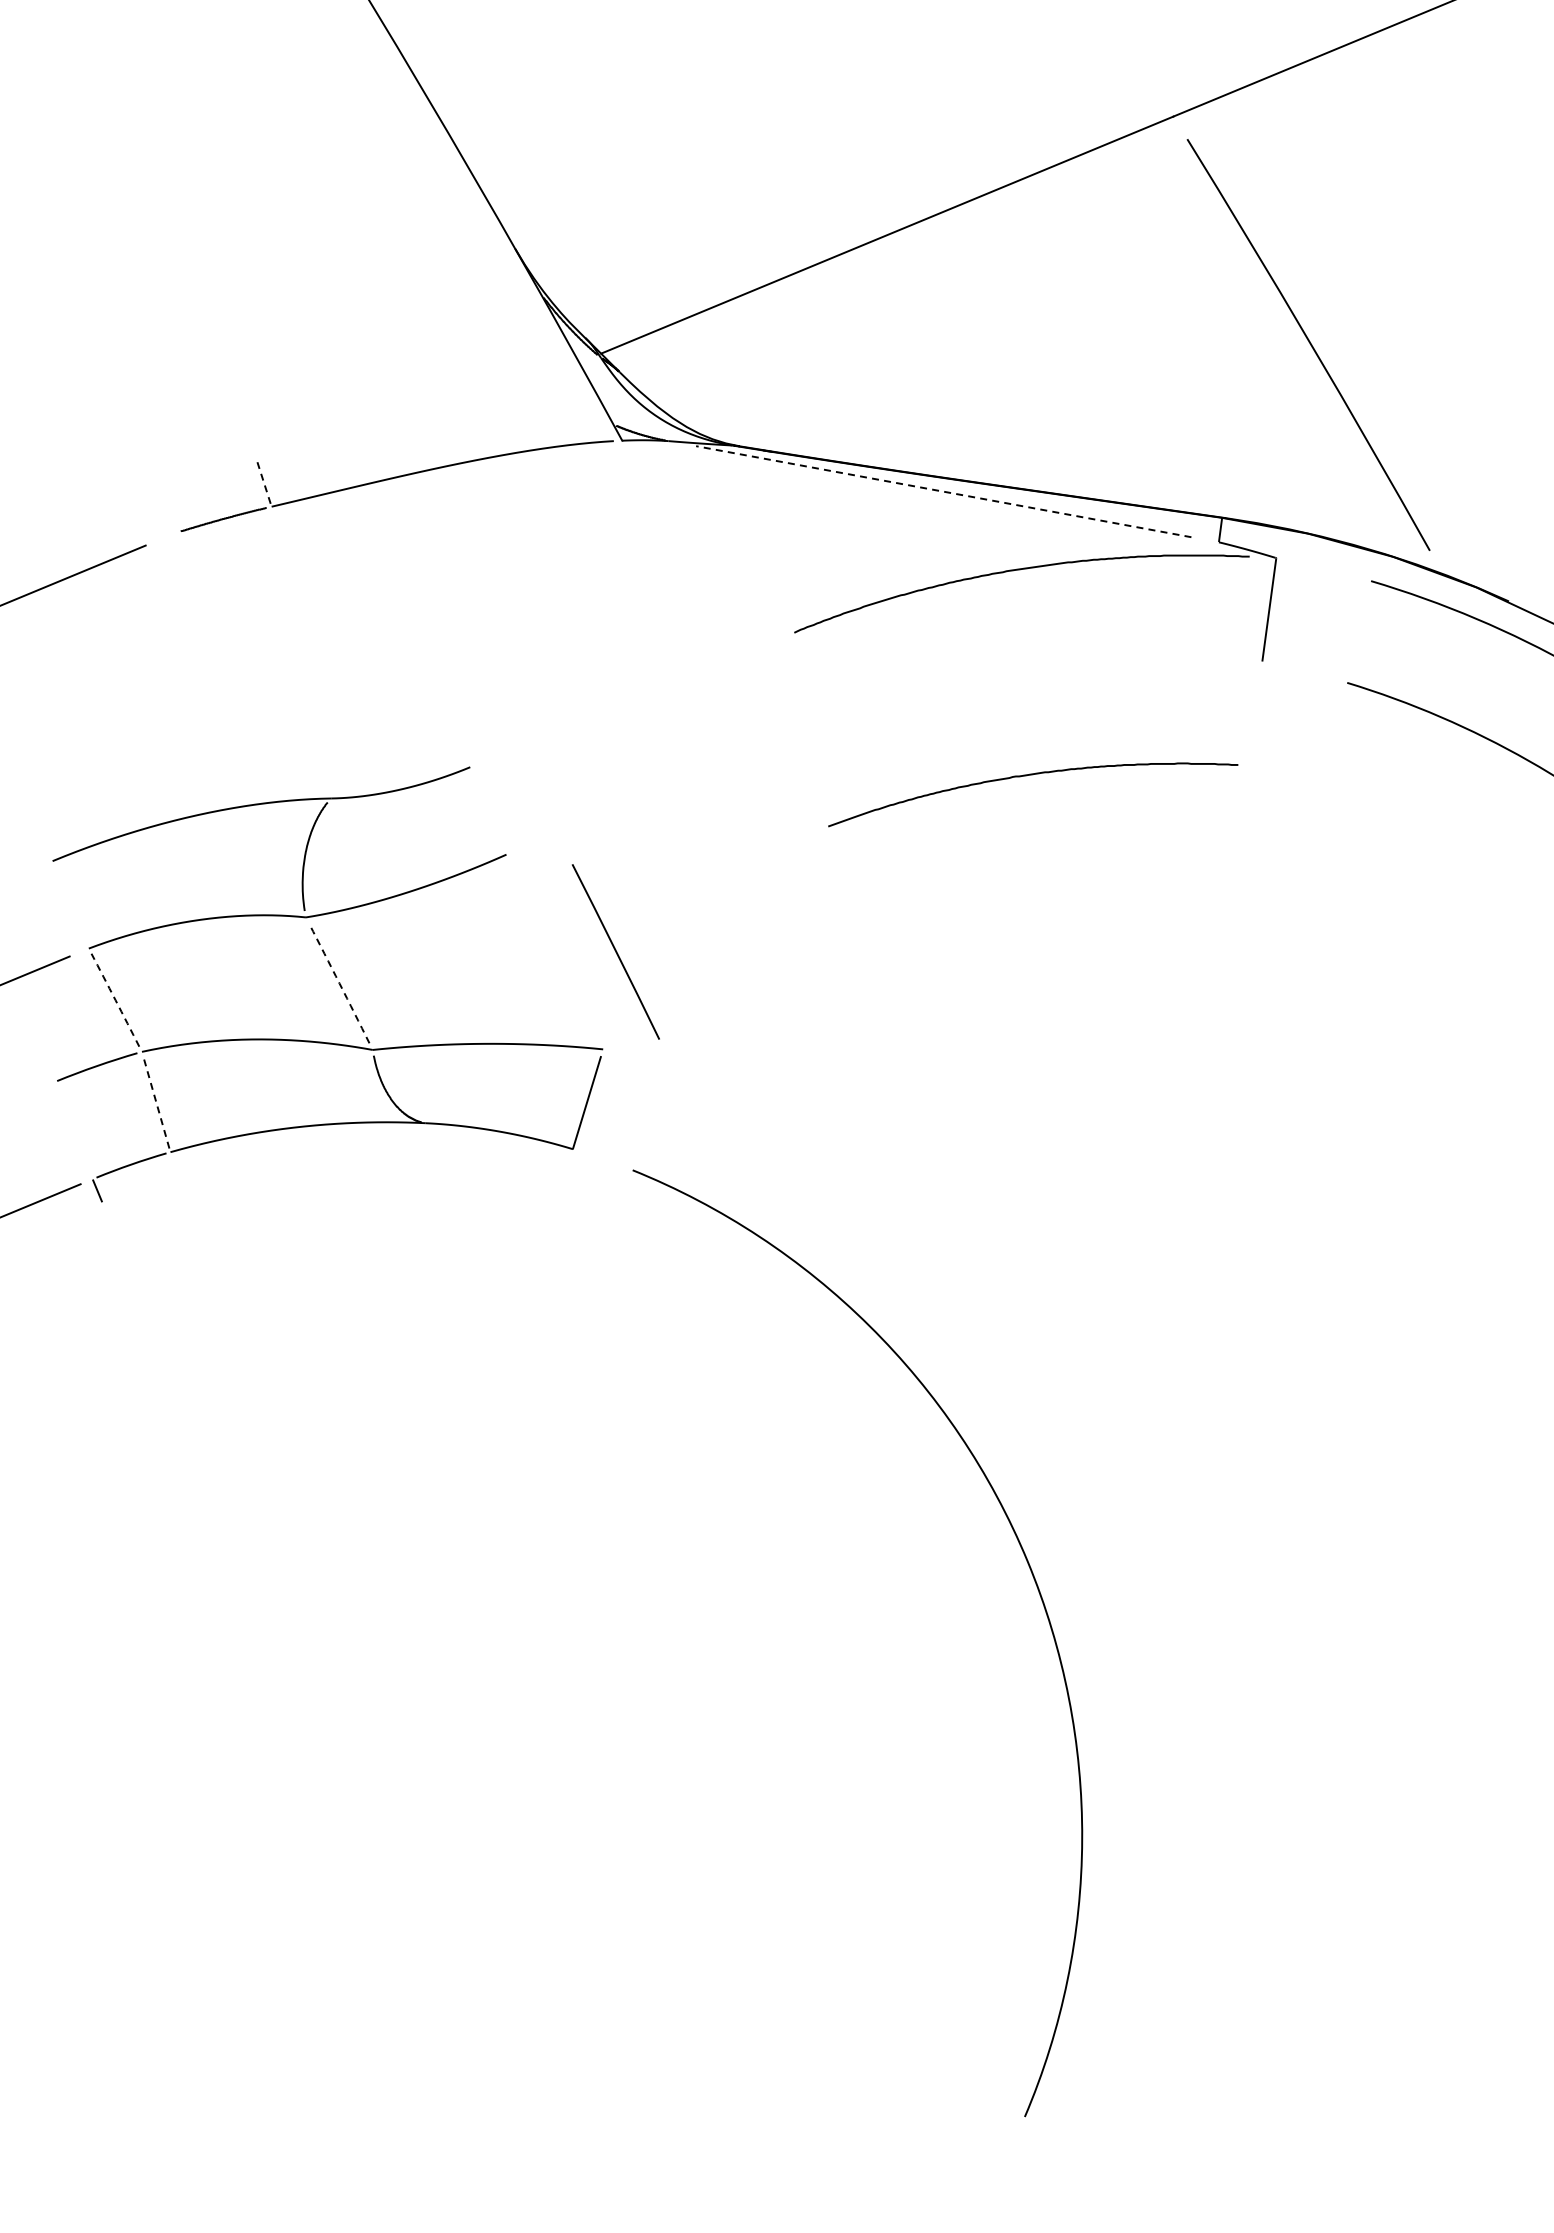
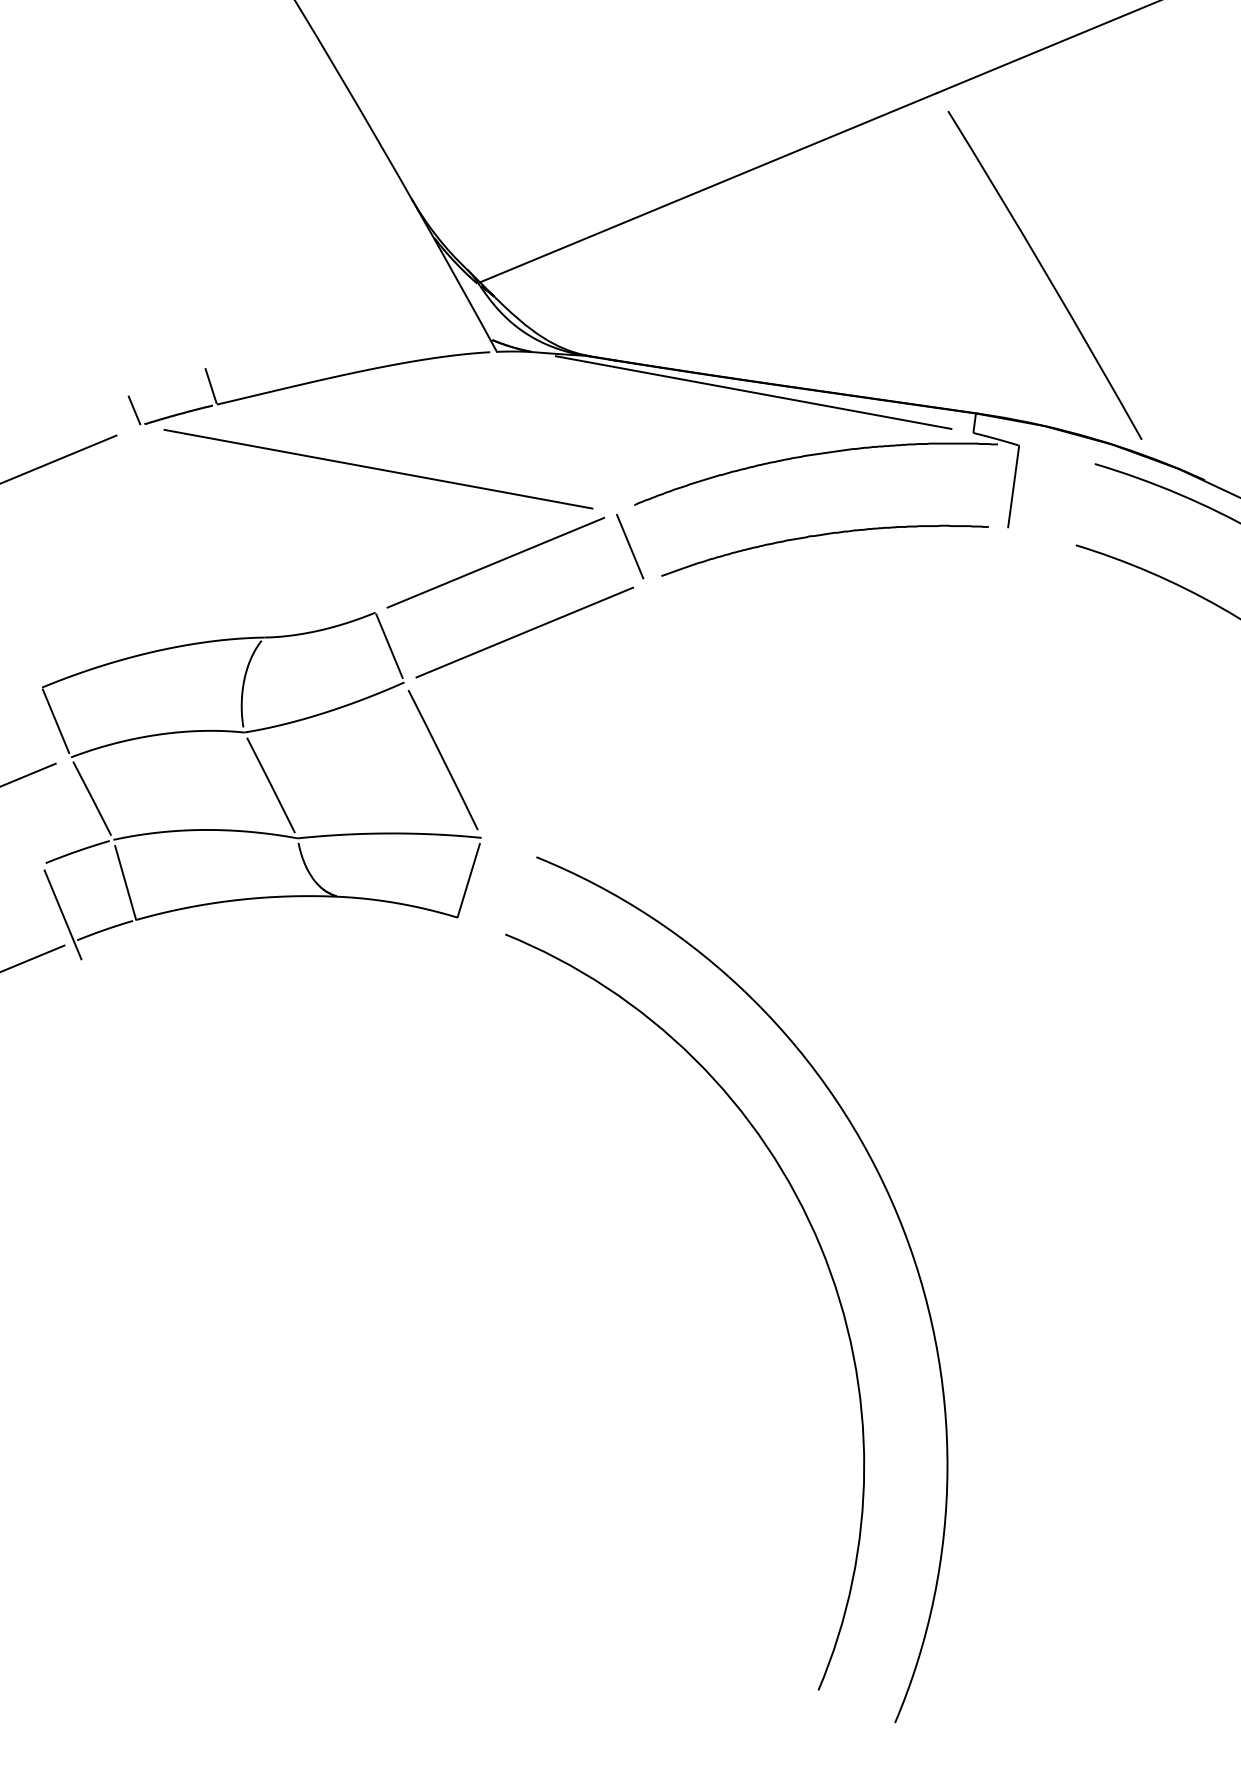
line: (264, 484) -> (211, 386), dashed -> solid
line: (943, 491) -> (753, 392), dashed -> solid
line: (168, 513) -> (134, 410), added
line: (473, 587) -> (378, 469), added
line: (788, 684) -> (629, 546), added
line: (620, 704) -> (495, 562), added
curve: (1033, 775) -> (825, 535), moved
line: (656, 792) -> (524, 632), added
line: (487, 809) -> (389, 646), added
line: (69, 903) -> (55, 721), added
line: (615, 951) -> (442, 759), moved
arc: (339, 983) -> (271, 785), dashed -> solid
arc: (115, 1000) -> (92, 798), dashed -> solid
line: (157, 1105) -> (125, 882), dashed -> solid
line: (73, 1134) -> (58, 905), added
arc: (1127, 1533) -> (900, 1224), added

